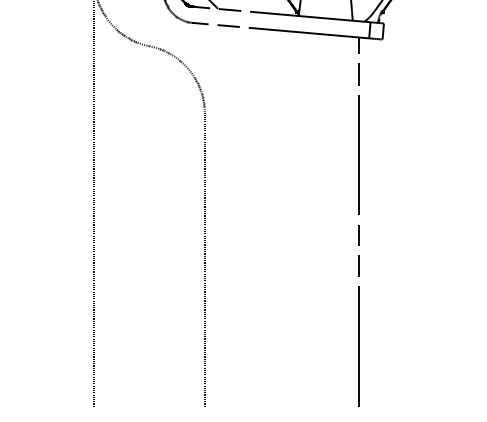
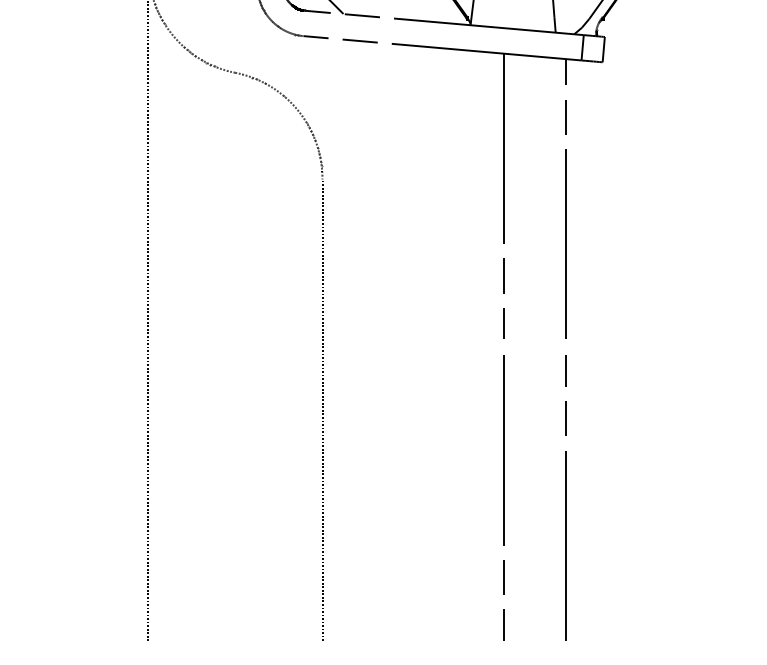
line: (320, 220) -> (504, 347), added

